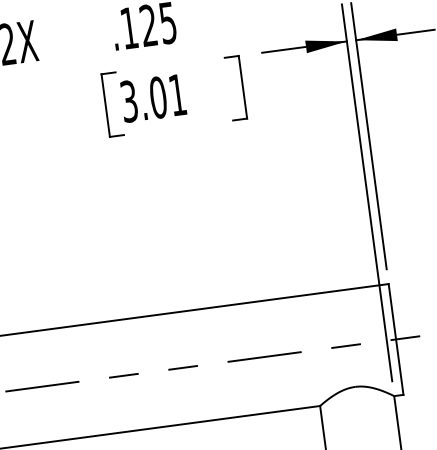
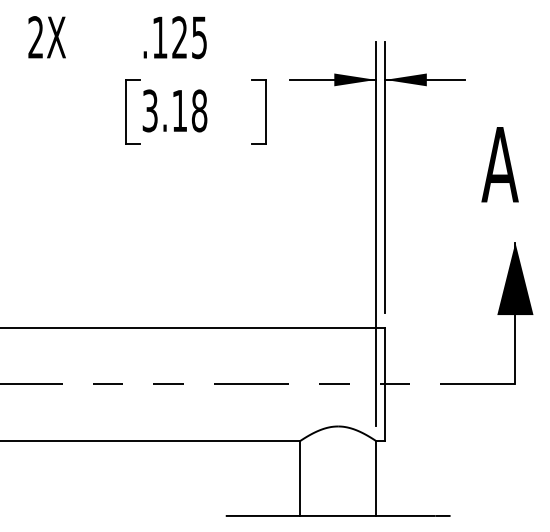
text: (167, 95) -> (189, 110), 3.01 -> 3.18

